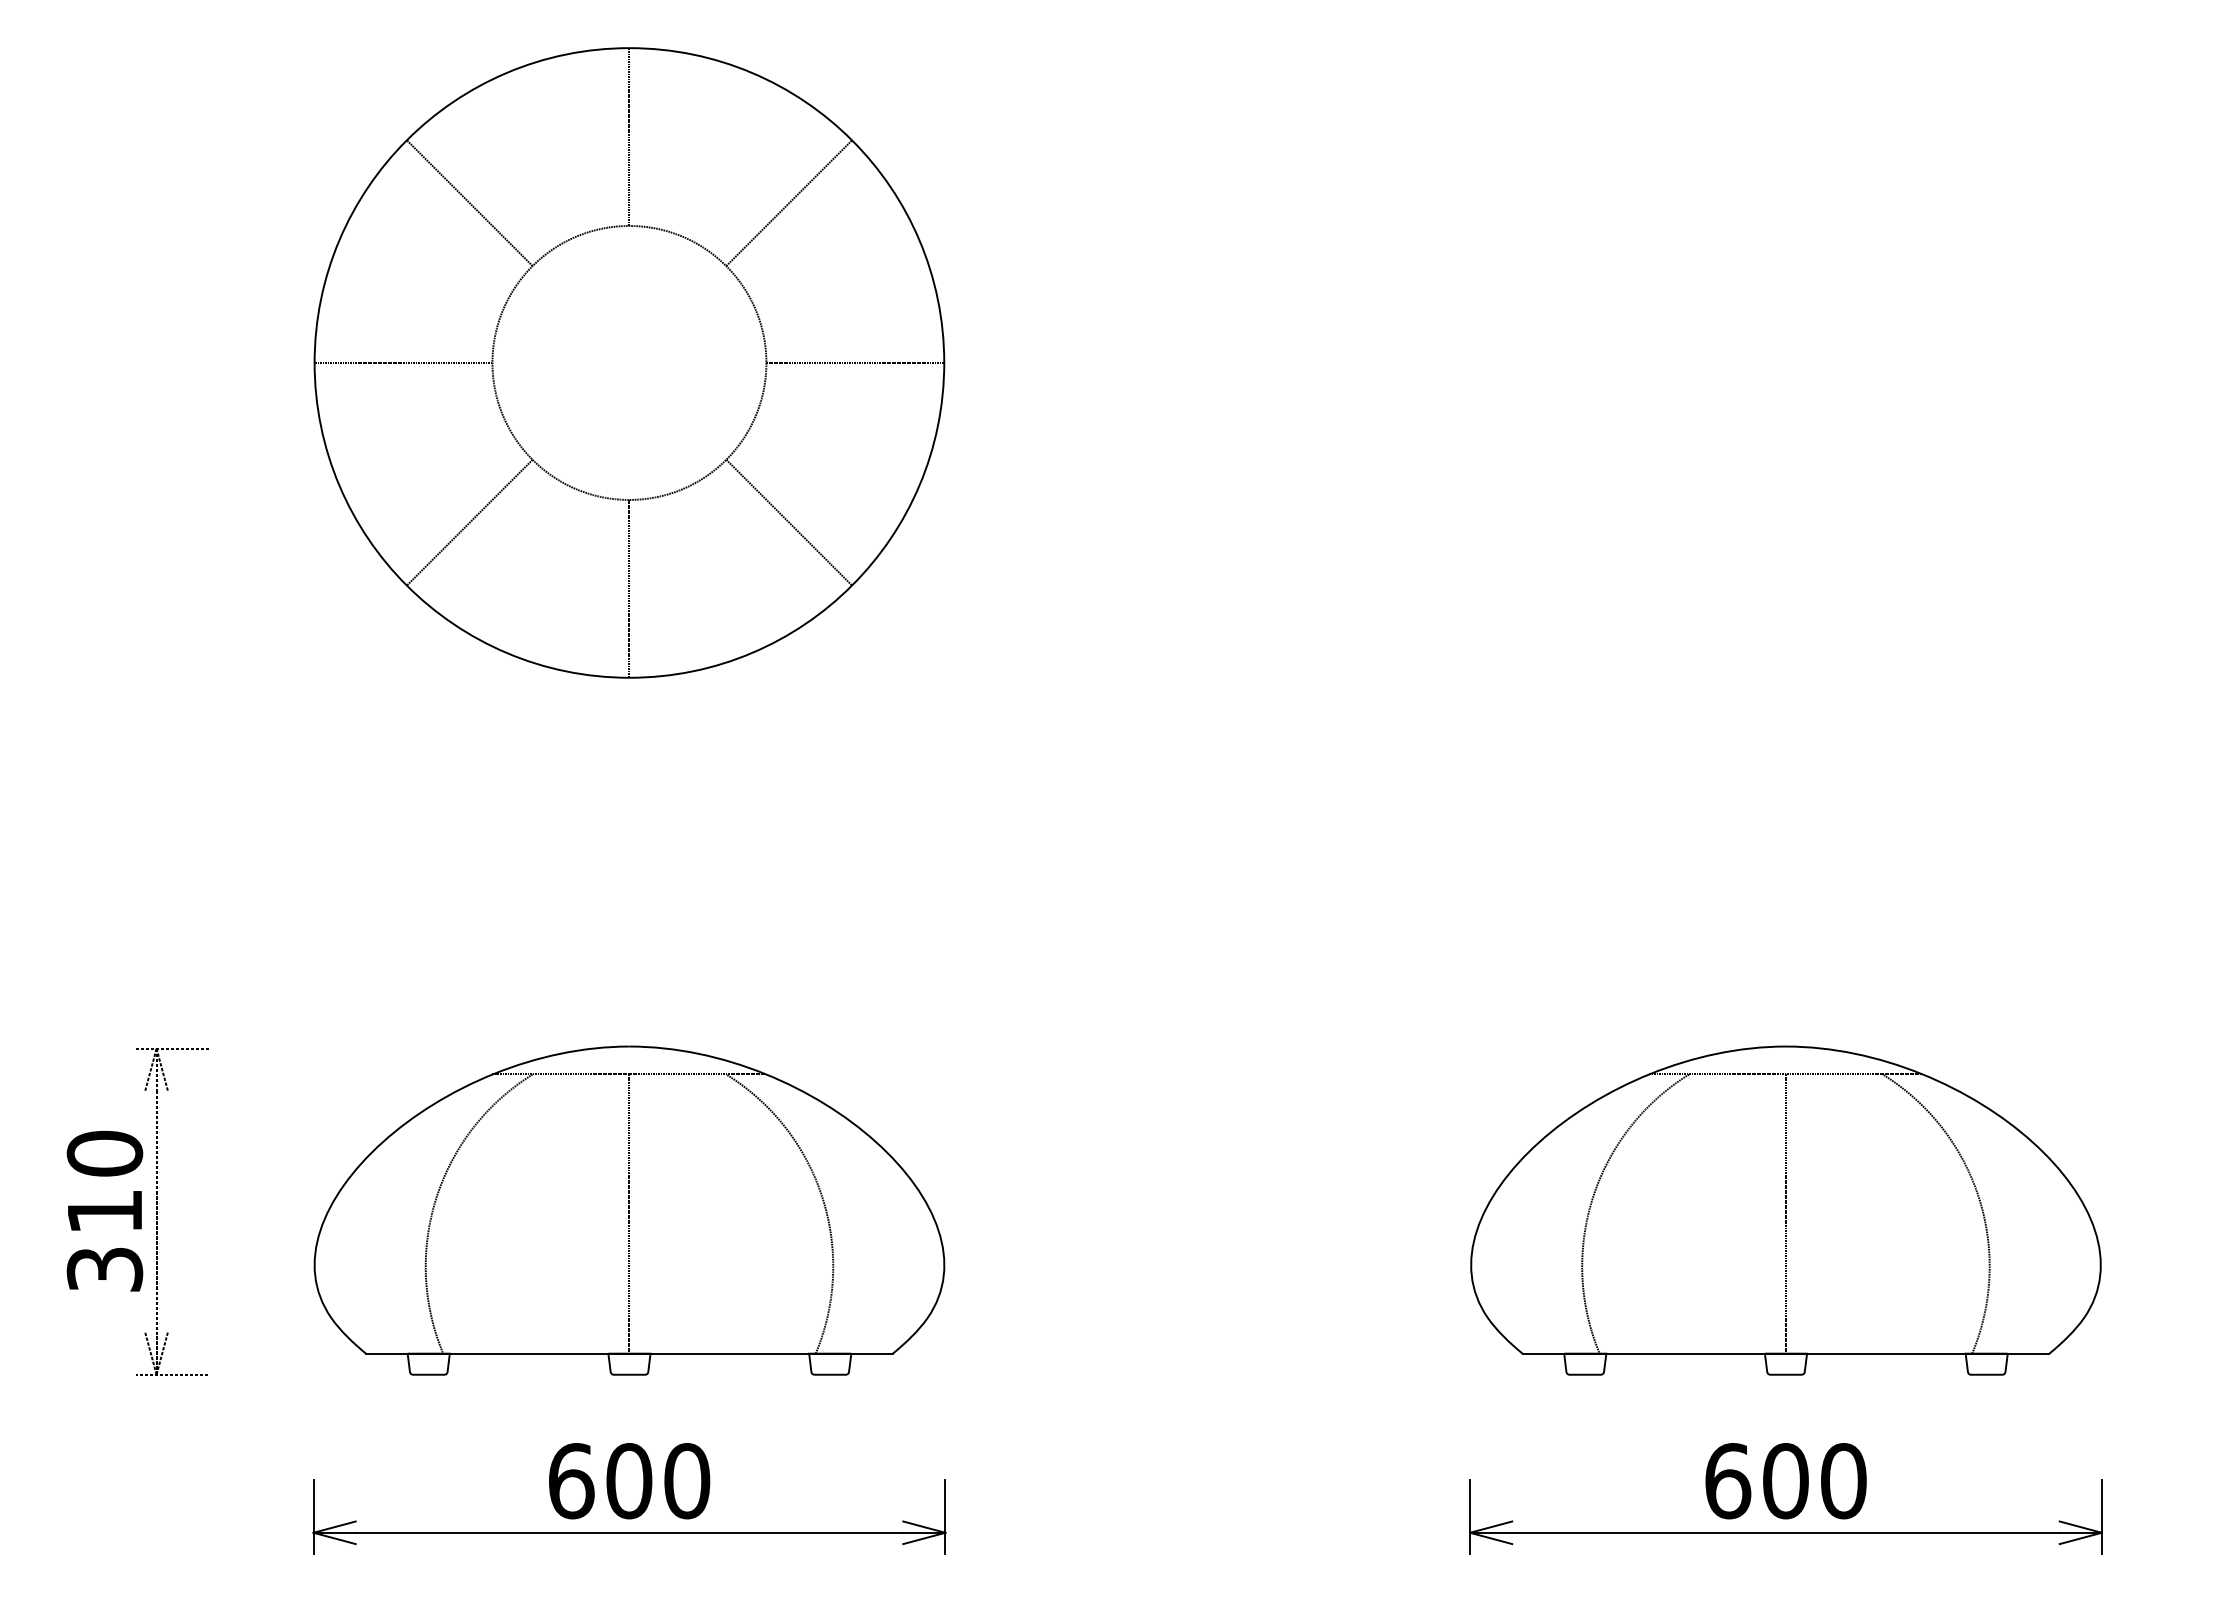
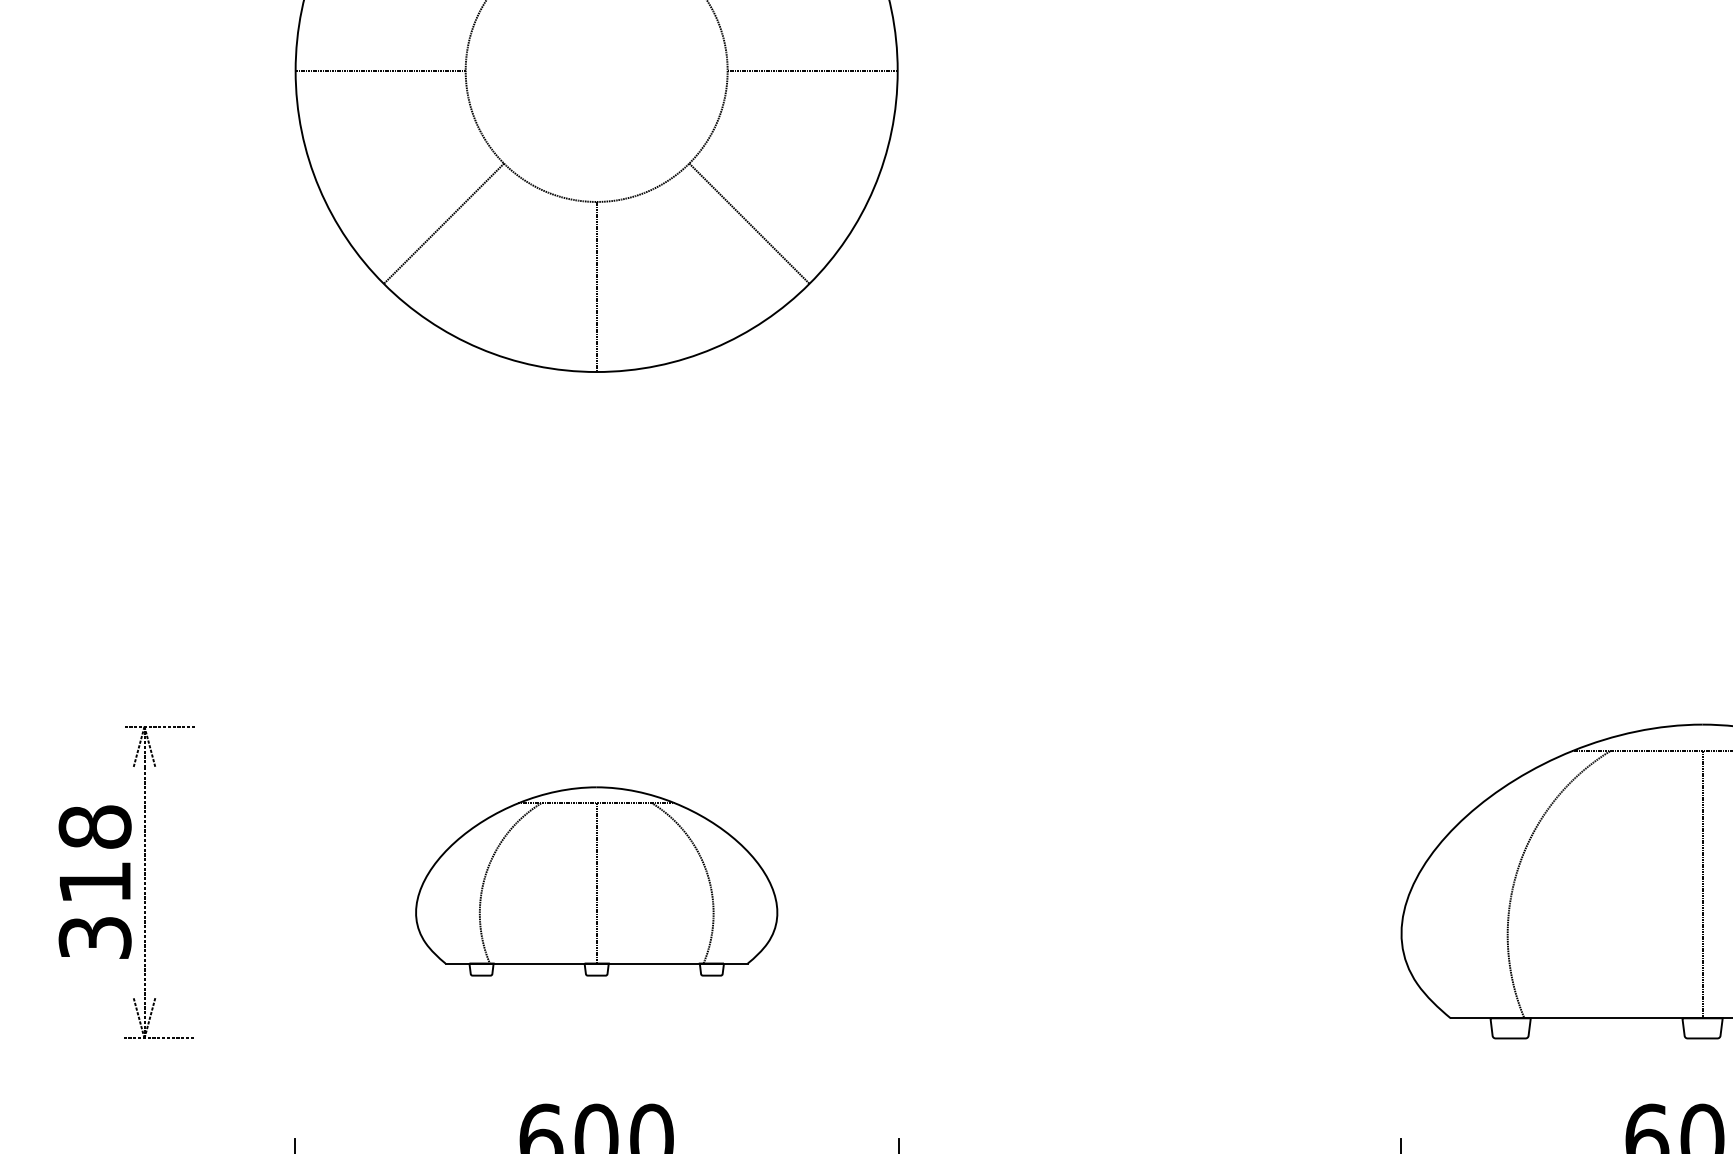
text: (104, 1153) -> (94, 826), 310 -> 318
part: (629, 1210) -> (596, 881), size x0.6

